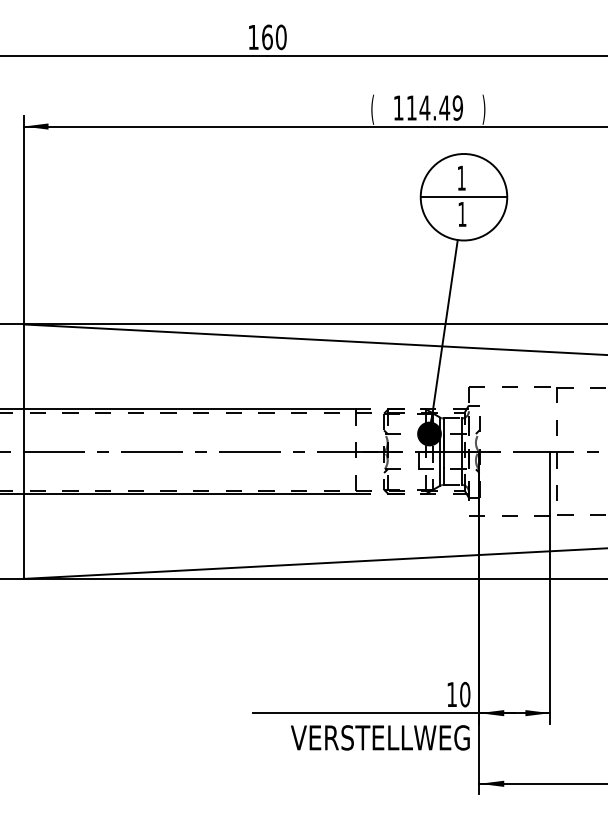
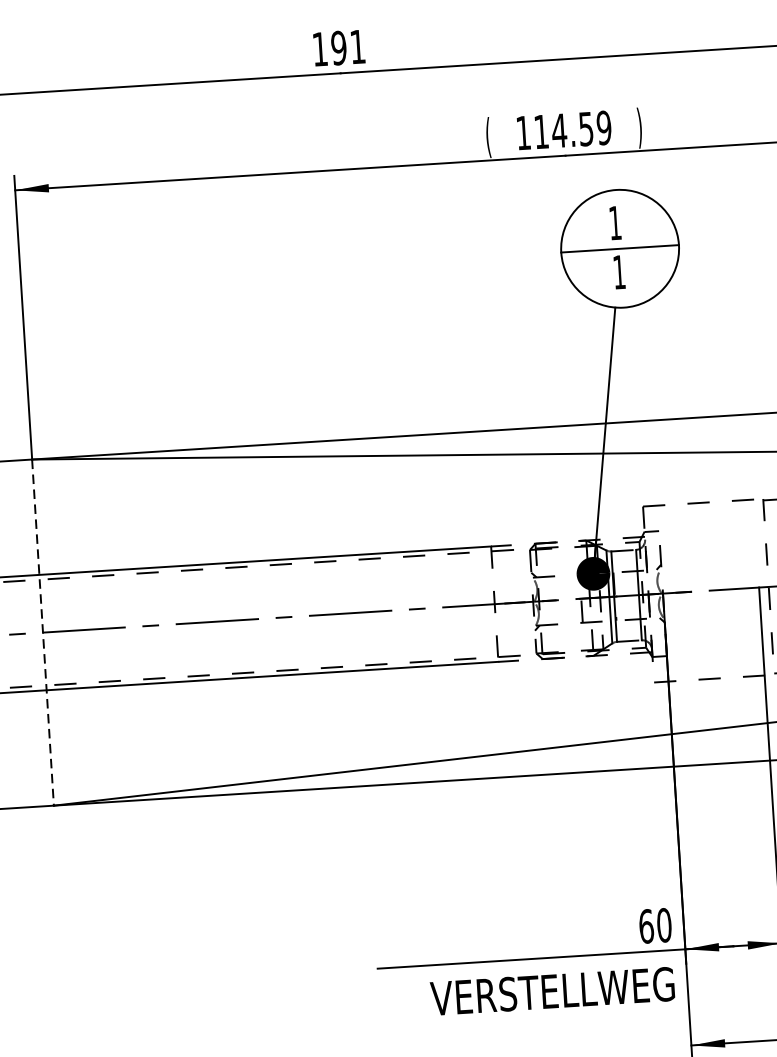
text: (274, 37) -> (348, 47), 160 -> 191
text: (444, 107) -> (585, 128), 114.49 -> 114.59
line: (23, 452) -> (42, 633), solid -> dashed
text: (452, 694) -> (647, 926), 10 -> 60

